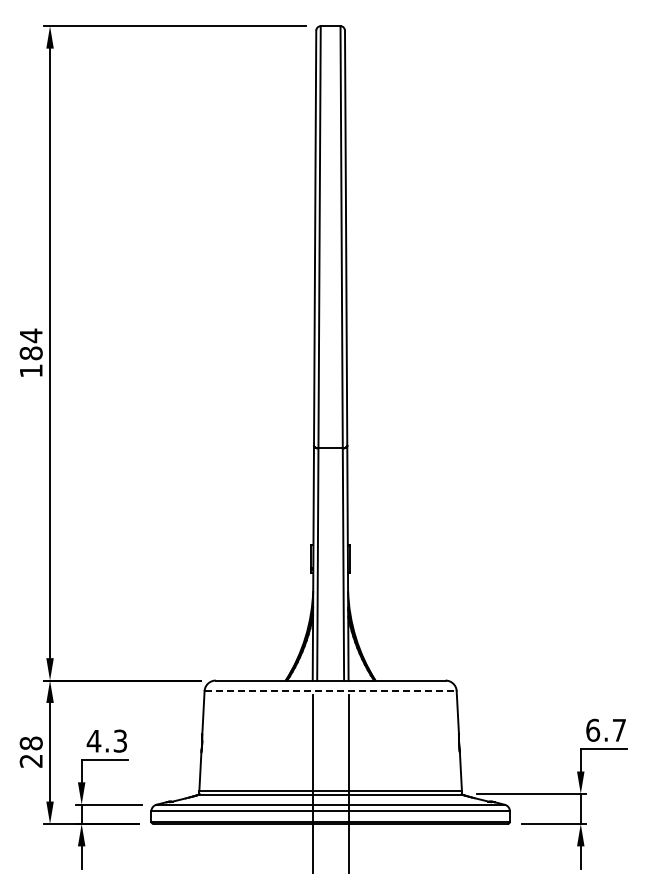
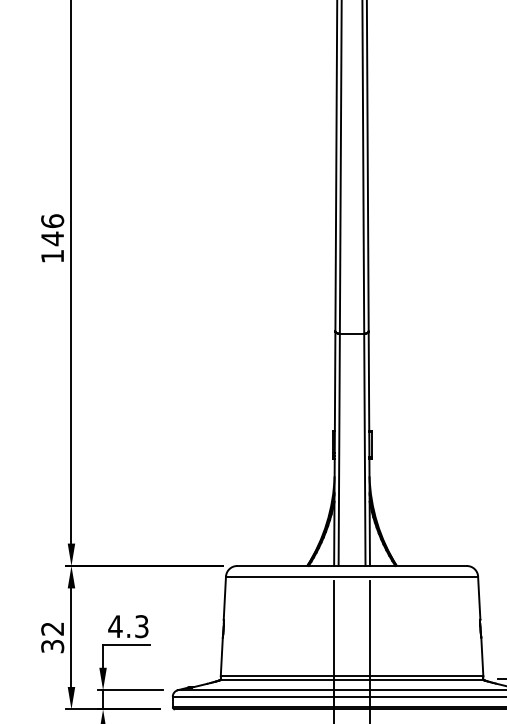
text: (30, 344) -> (51, 229), 184 -> 146
line: (331, 691) -> (352, 576), dashed -> solid
text: (30, 751) -> (51, 636), 28 -> 32

